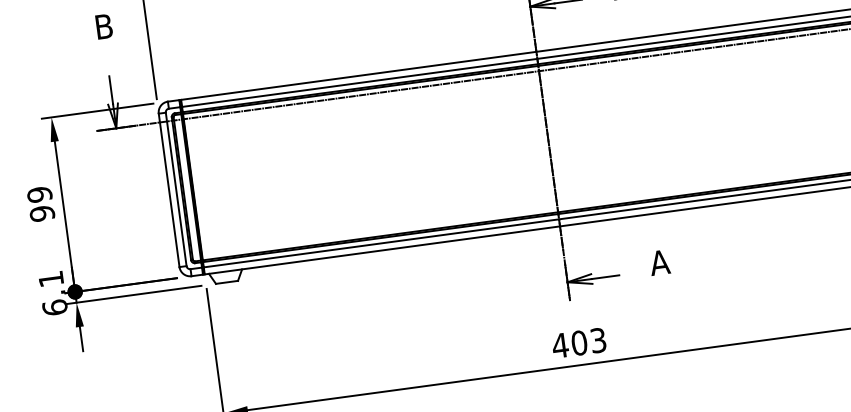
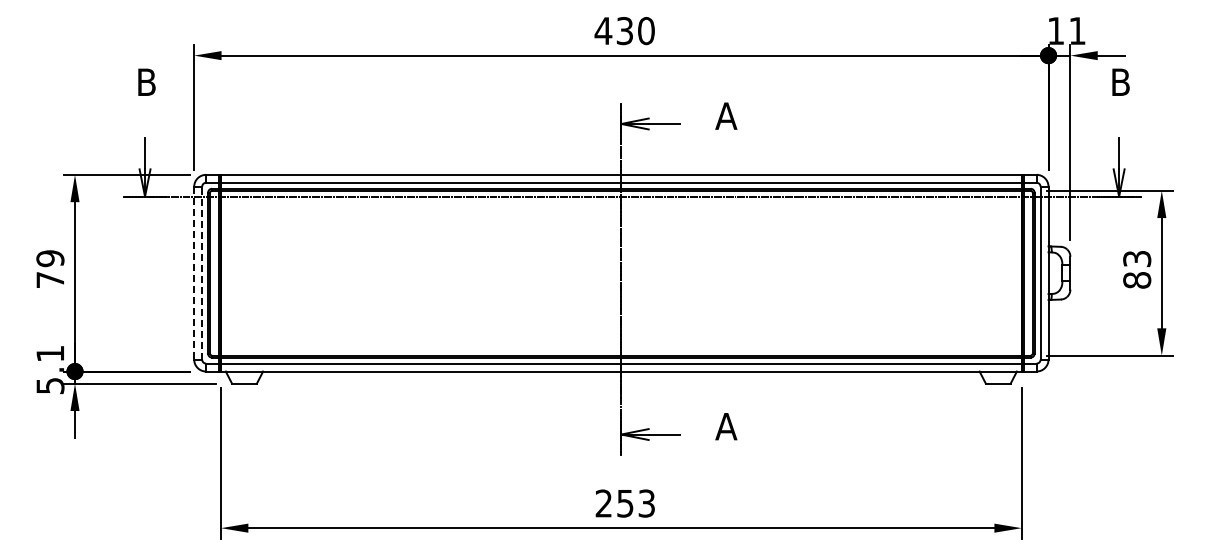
line: (176, 188) -> (202, 272), solid -> dashed
line: (169, 190) -> (194, 273), solid -> dashed
text: (42, 213) -> (50, 279), 99 -> 79
text: (55, 307) -> (50, 385), 6.1 -> 5.1
text: (569, 344) -> (614, 503), 403 -> 253

